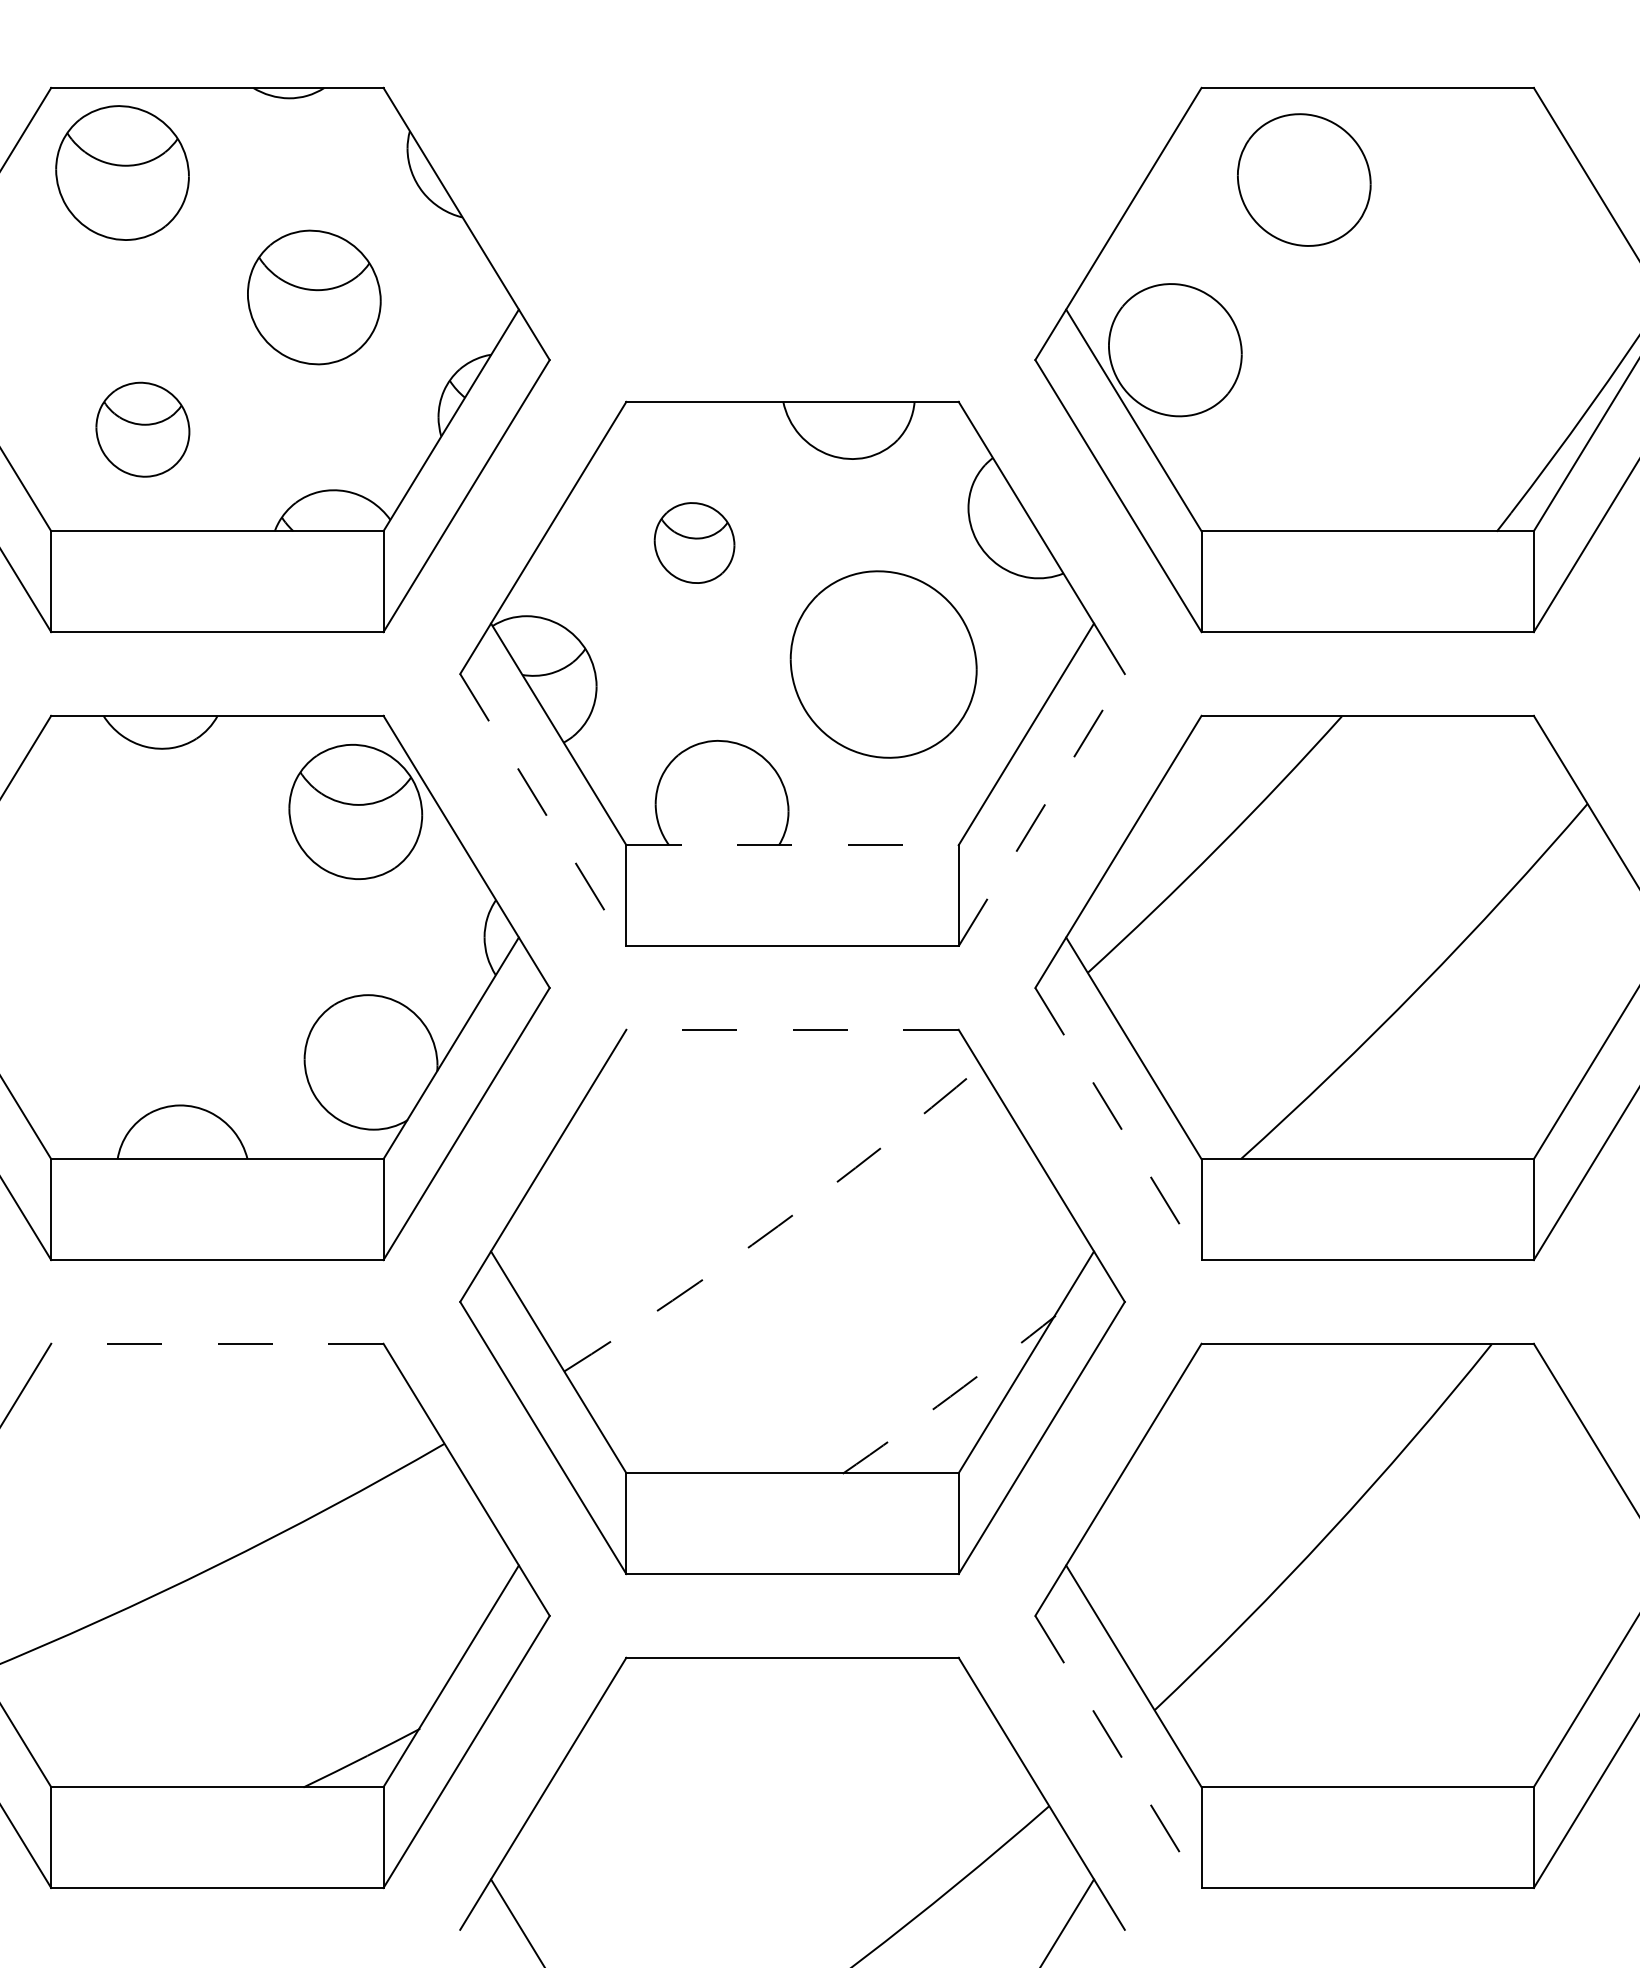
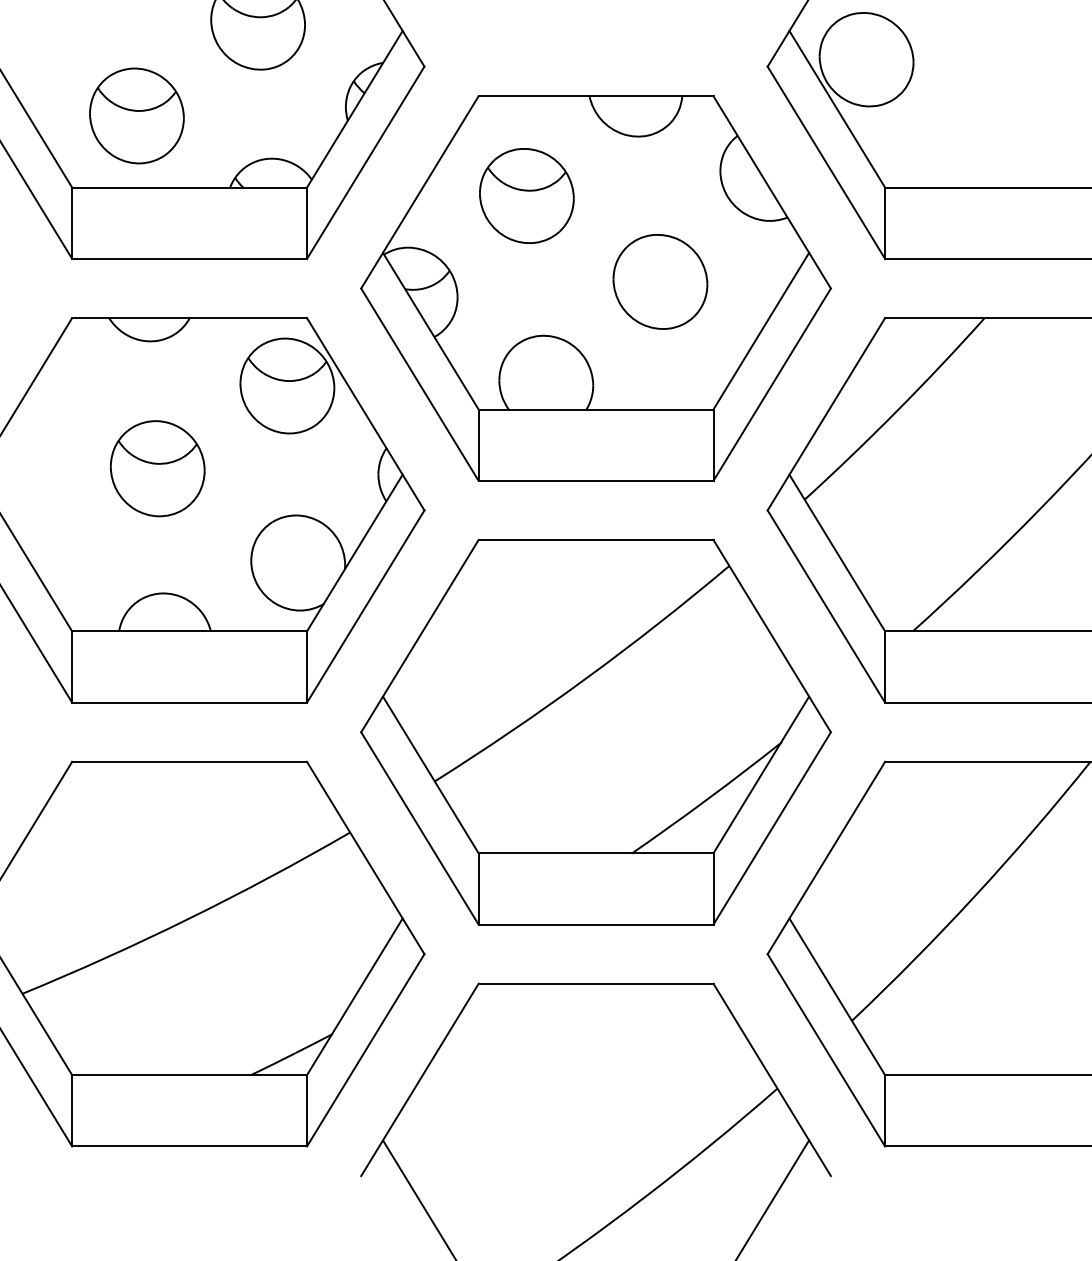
part: (142, 429) -> (136, 115), size x1.43
part: (694, 542) -> (526, 195), size x1.67
part: (883, 664) -> (660, 281), size x0.71
line: (1042, 809) -> (772, 384), dashed -> solid
line: (543, 810) -> (420, 384), dashed -> solid
line: (793, 845) -> (596, 409), dashed -> solid
part: (172, 928) -> (157, 468), added
line: (792, 1029) -> (596, 539), dashed -> solid
line: (1118, 1124) -> (826, 606), dashed -> solid
arc: (778, 1226) -> (586, 678), dashed -> solid
line: (216, 1343) -> (188, 761), dashed -> solid
arc: (950, 1396) -> (707, 799), dashed -> solid
line: (1118, 1752) -> (826, 1050), dashed -> solid

